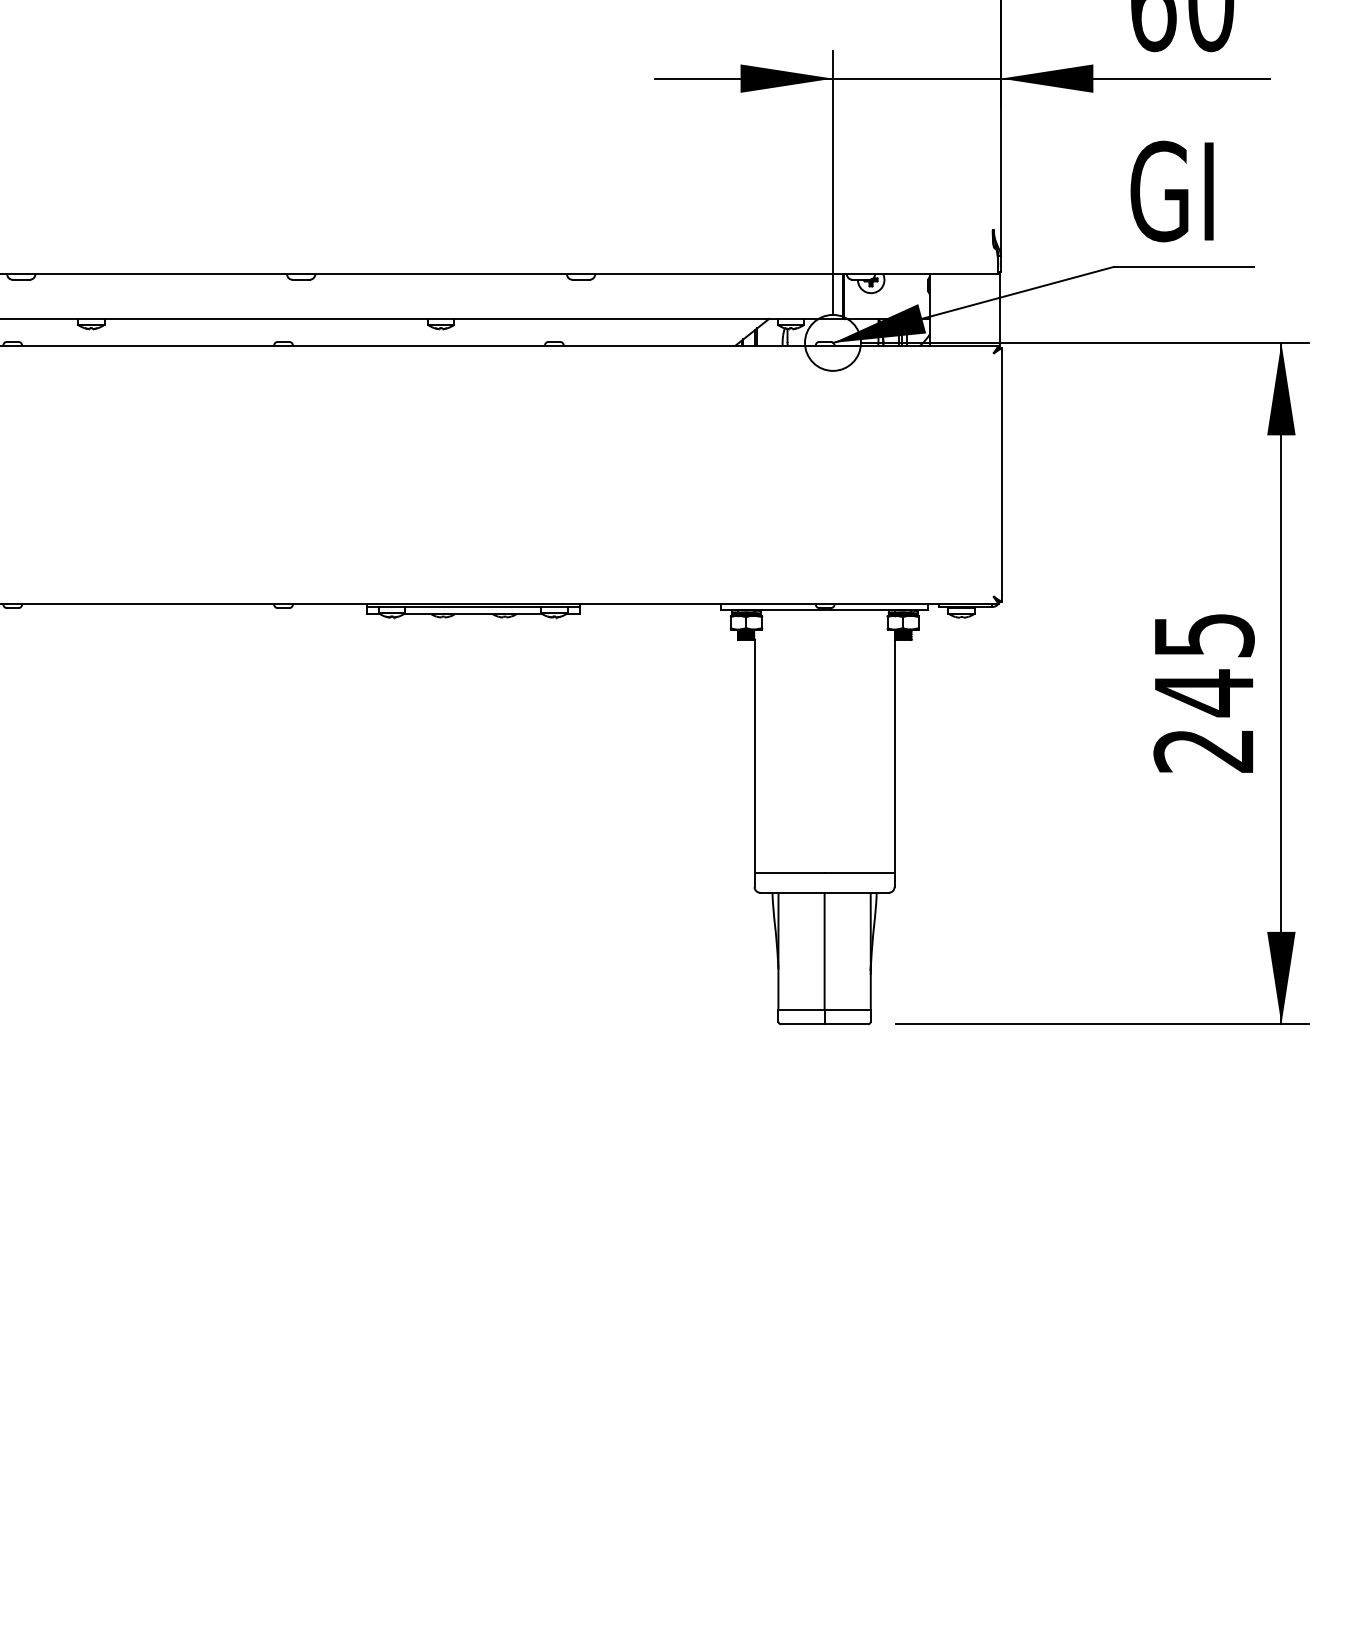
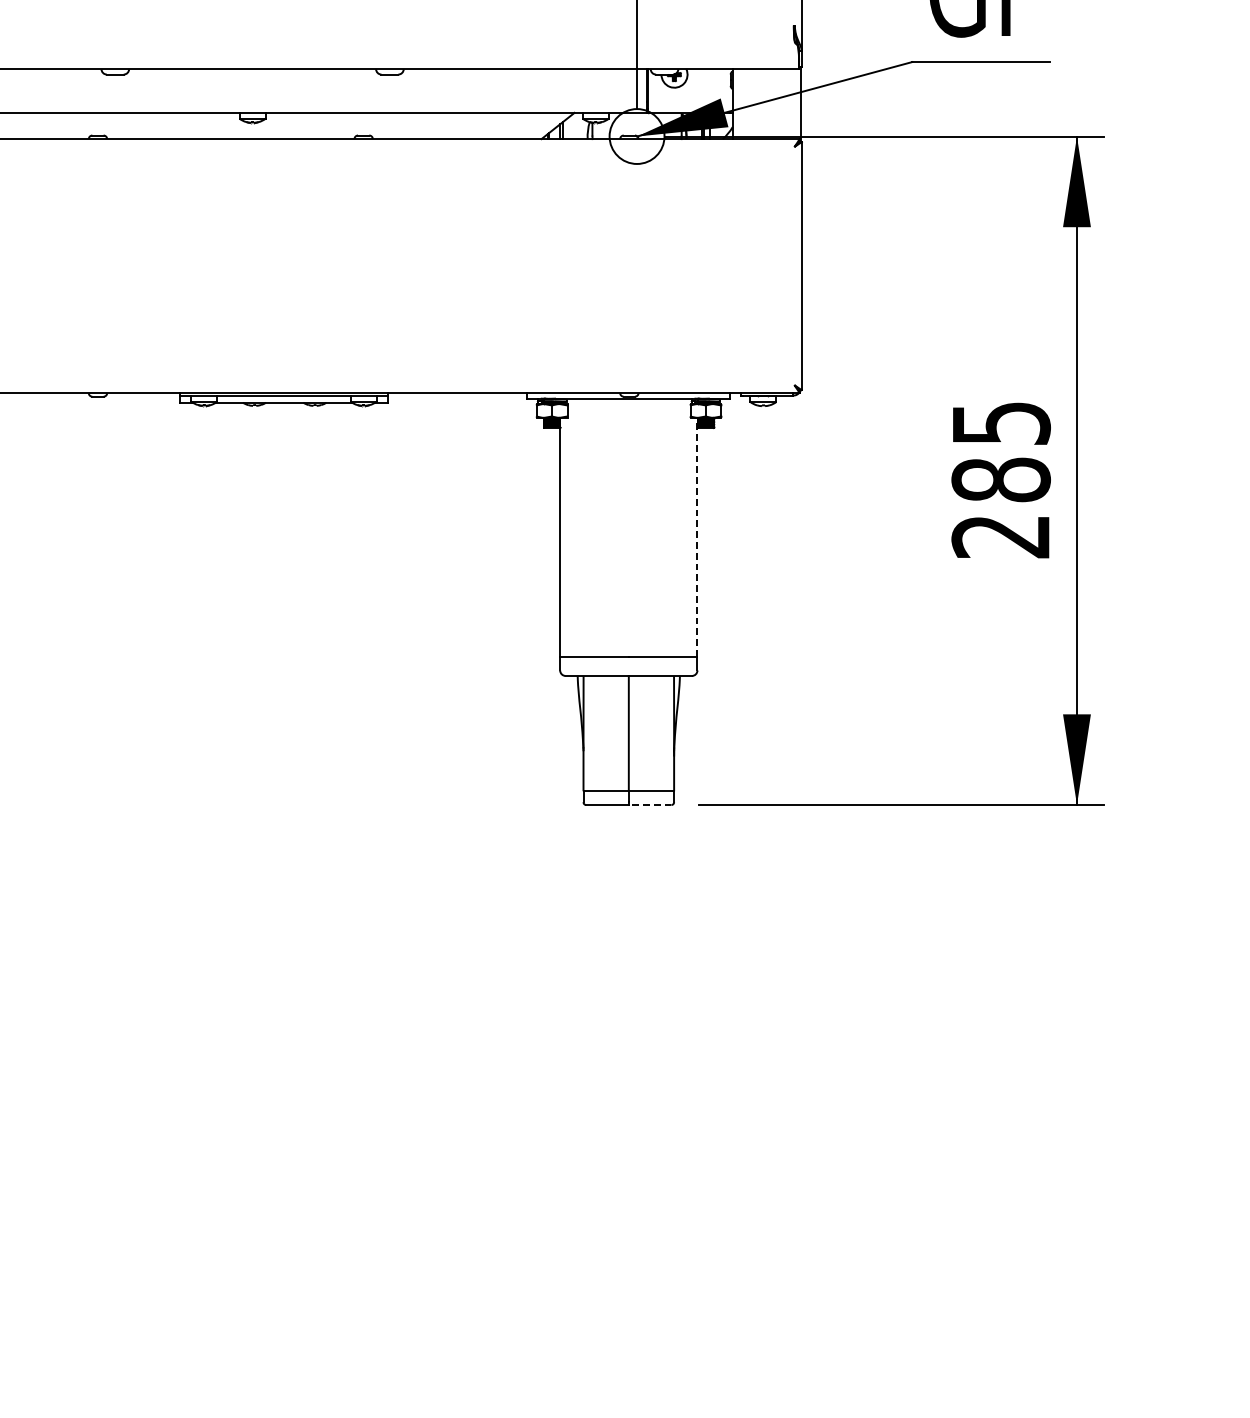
text: (1203, 693) -> (1000, 480), 245 -> 285
line: (894, 751) -> (697, 537), solid -> dashed
line: (846, 1024) -> (650, 805), solid -> dashed

